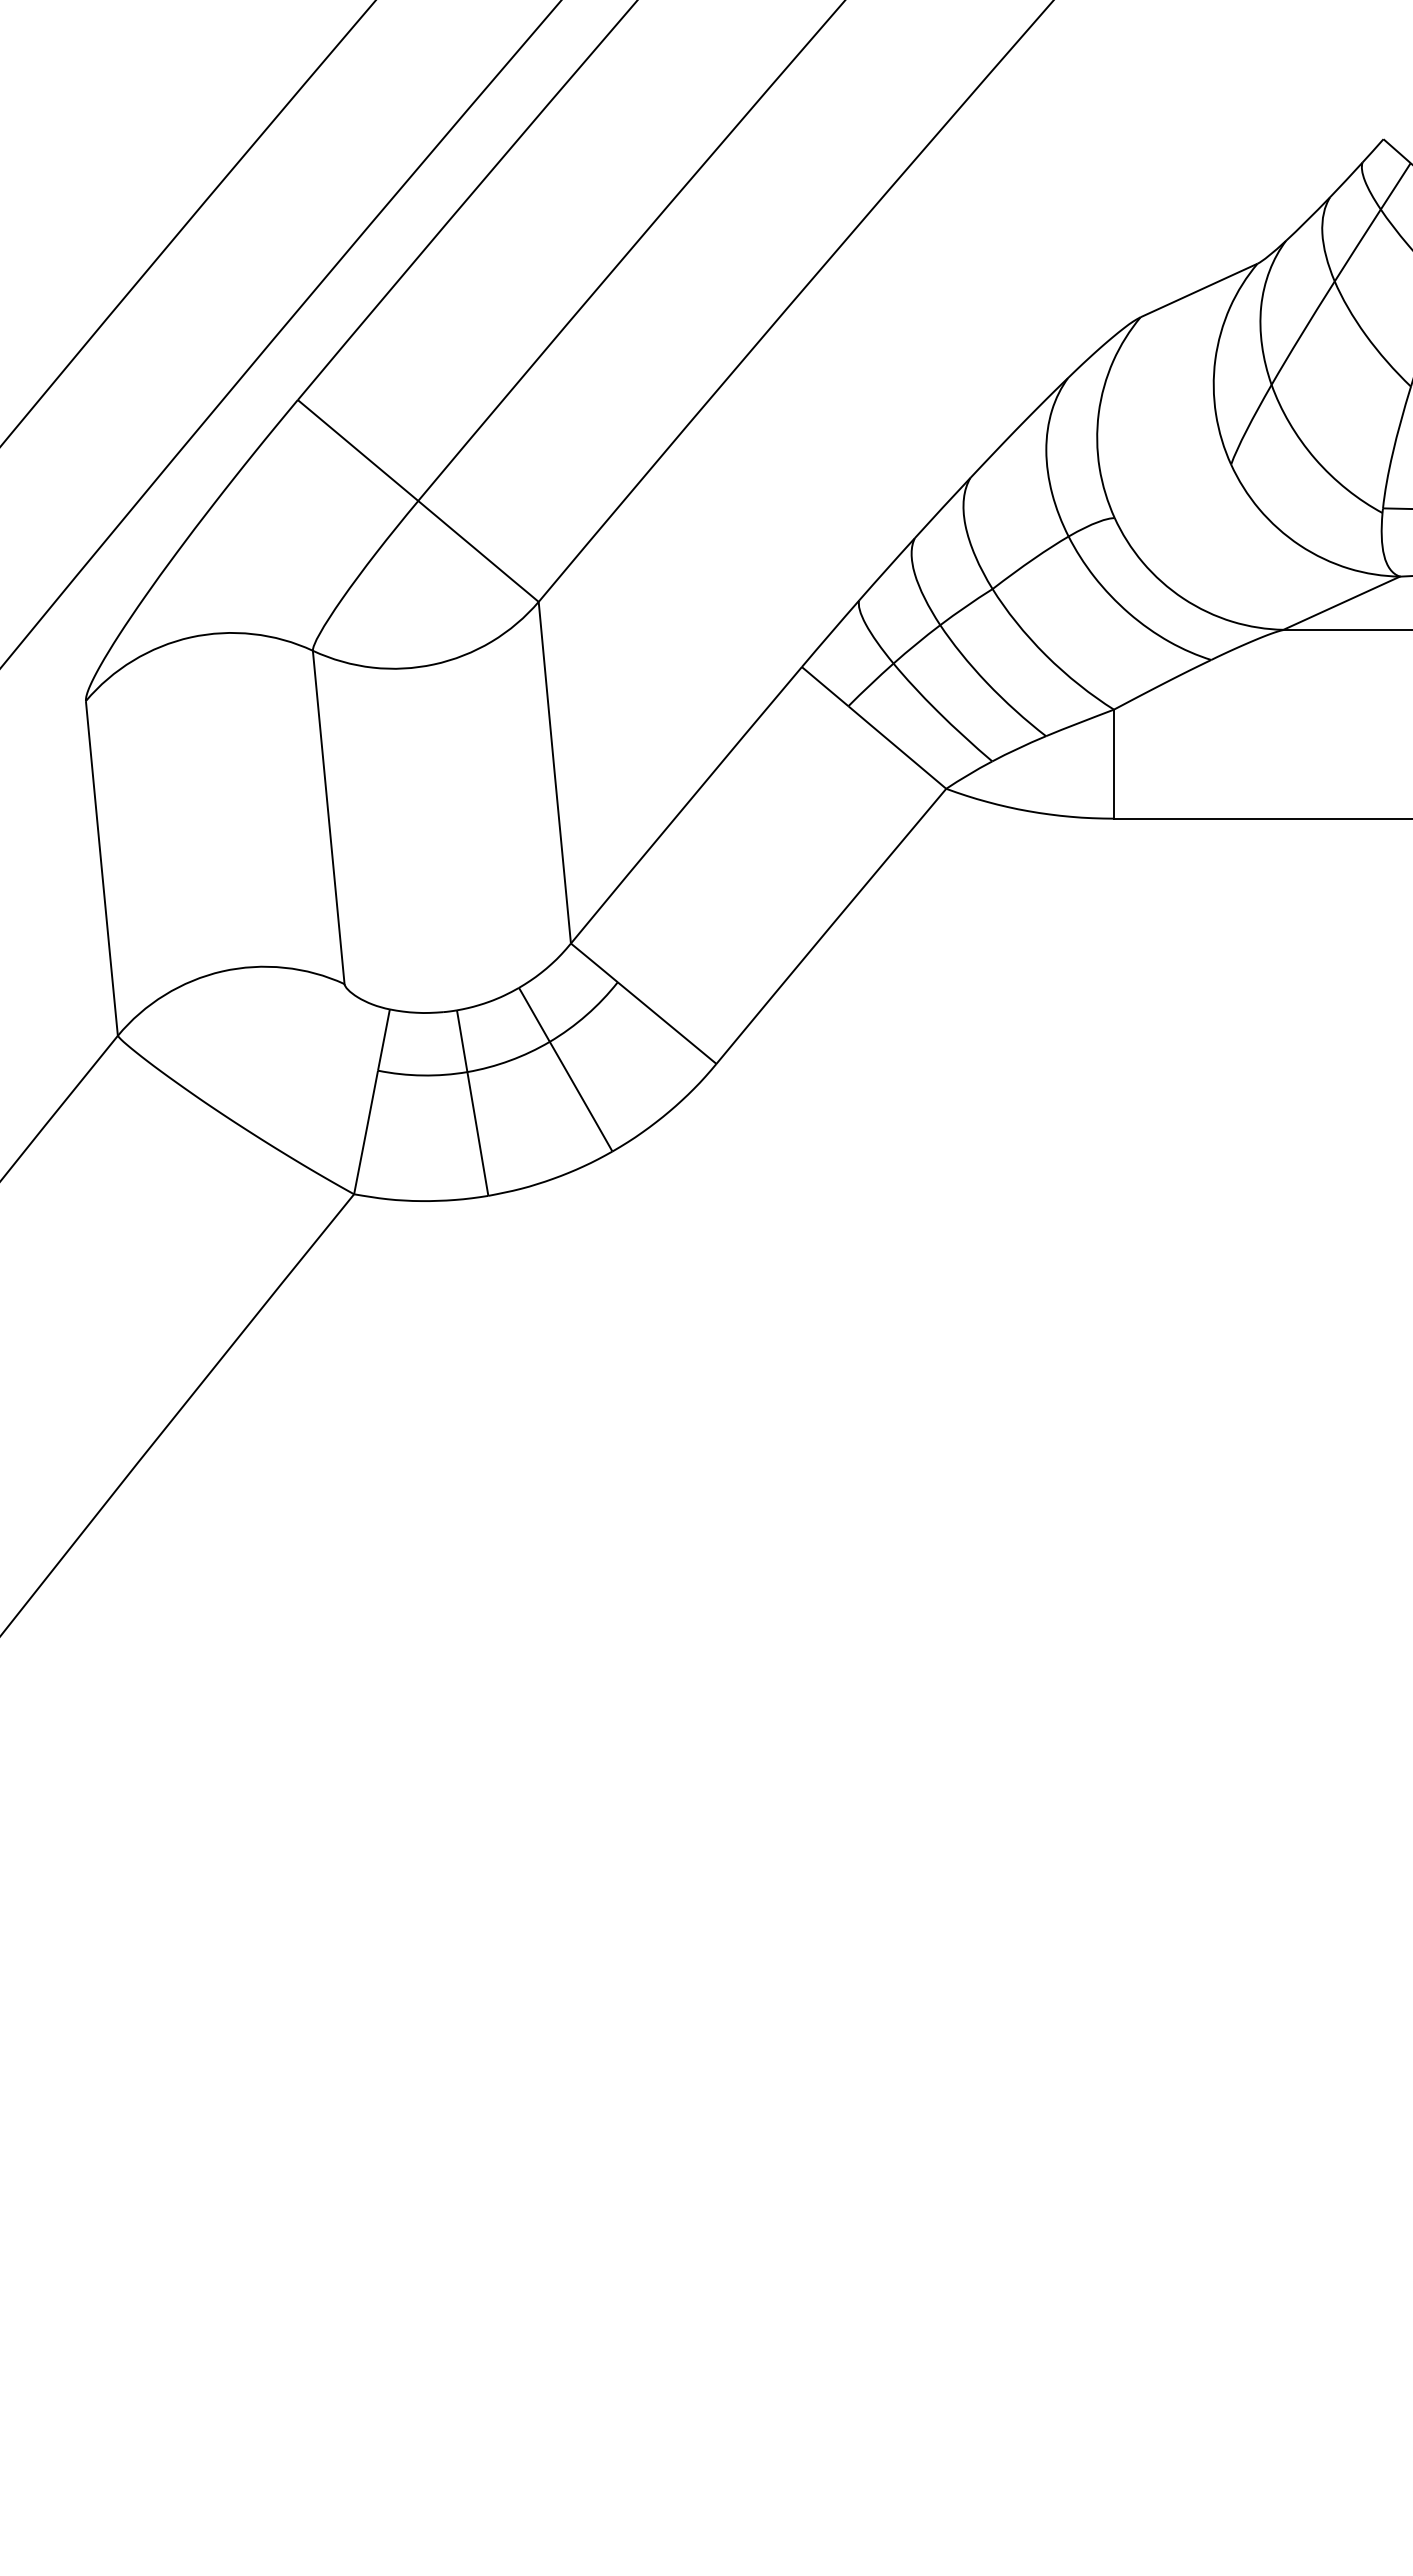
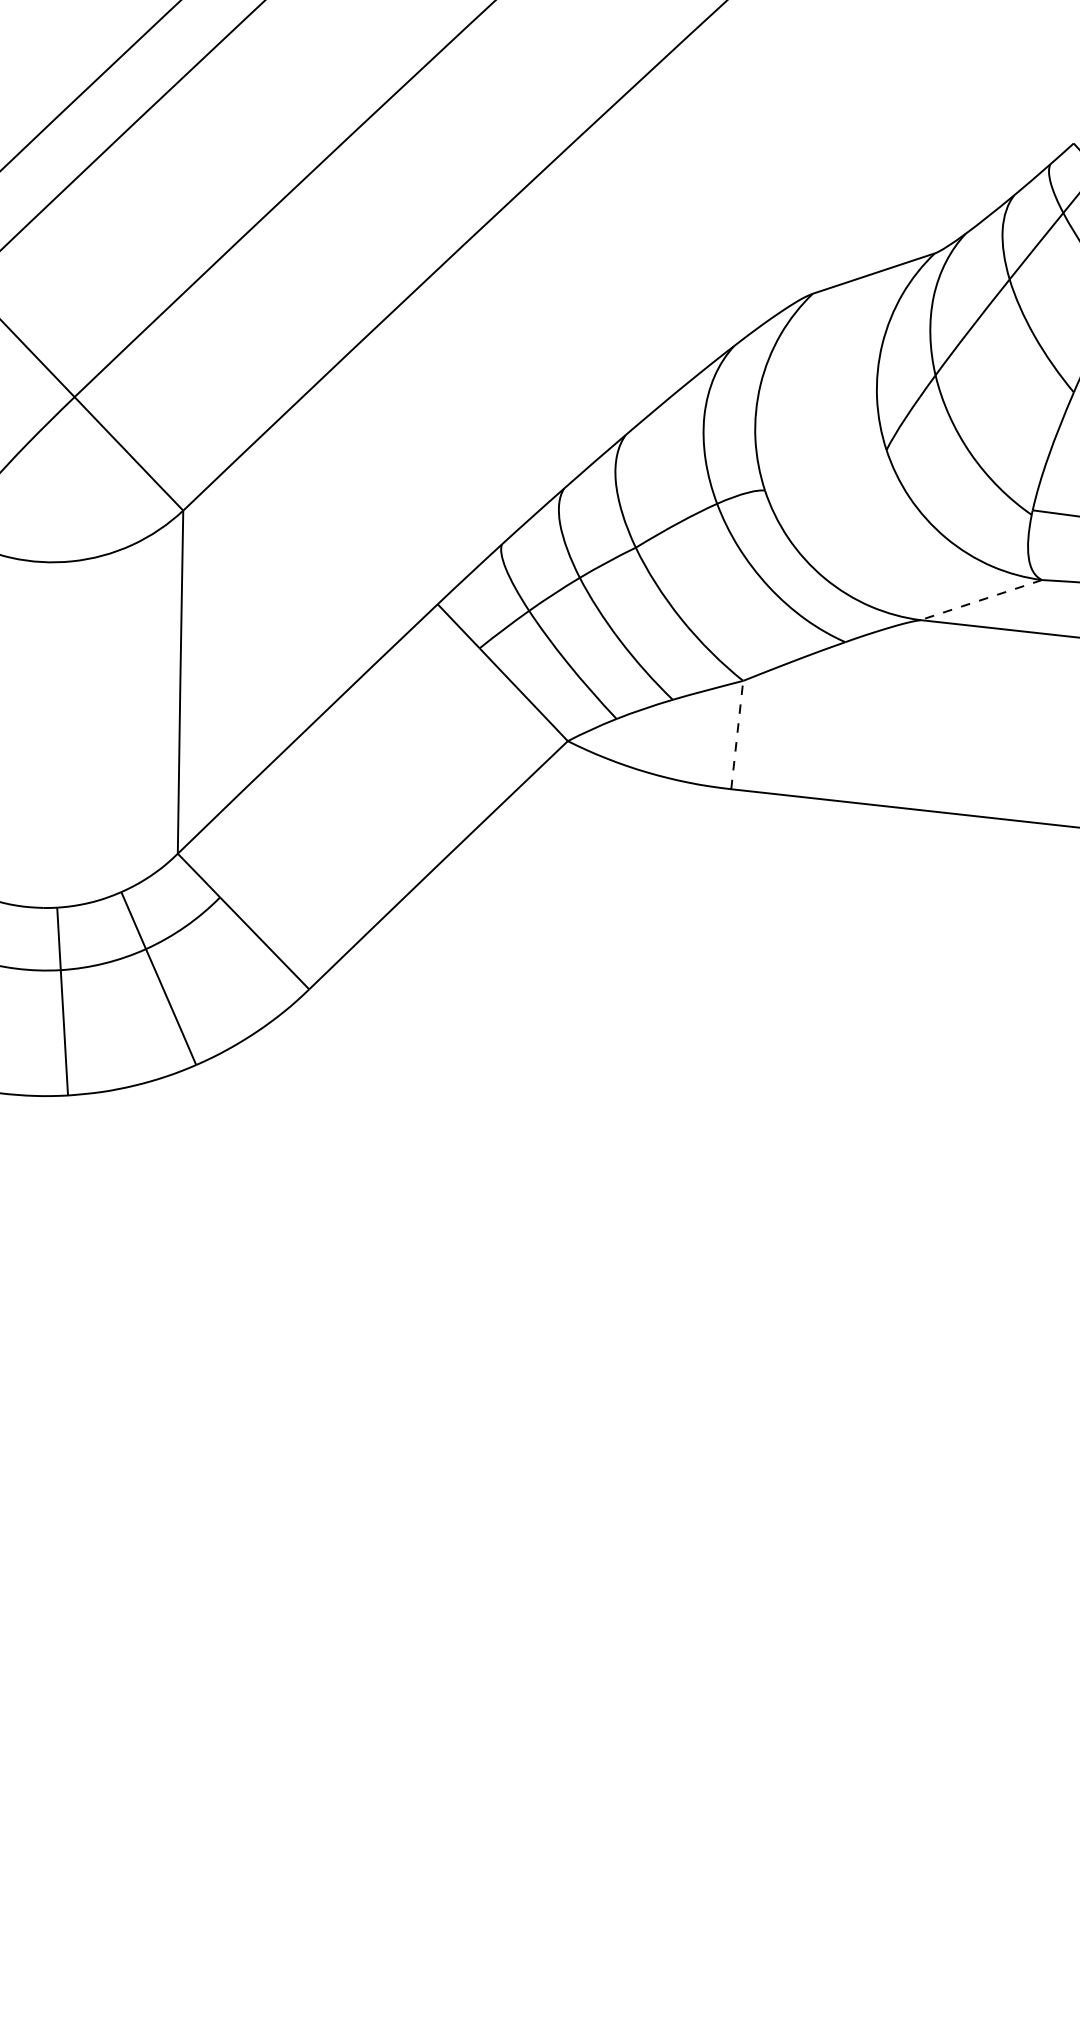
line: (1341, 603) -> (981, 600), solid -> dashed
line: (1113, 764) -> (736, 735), solid -> dashed

